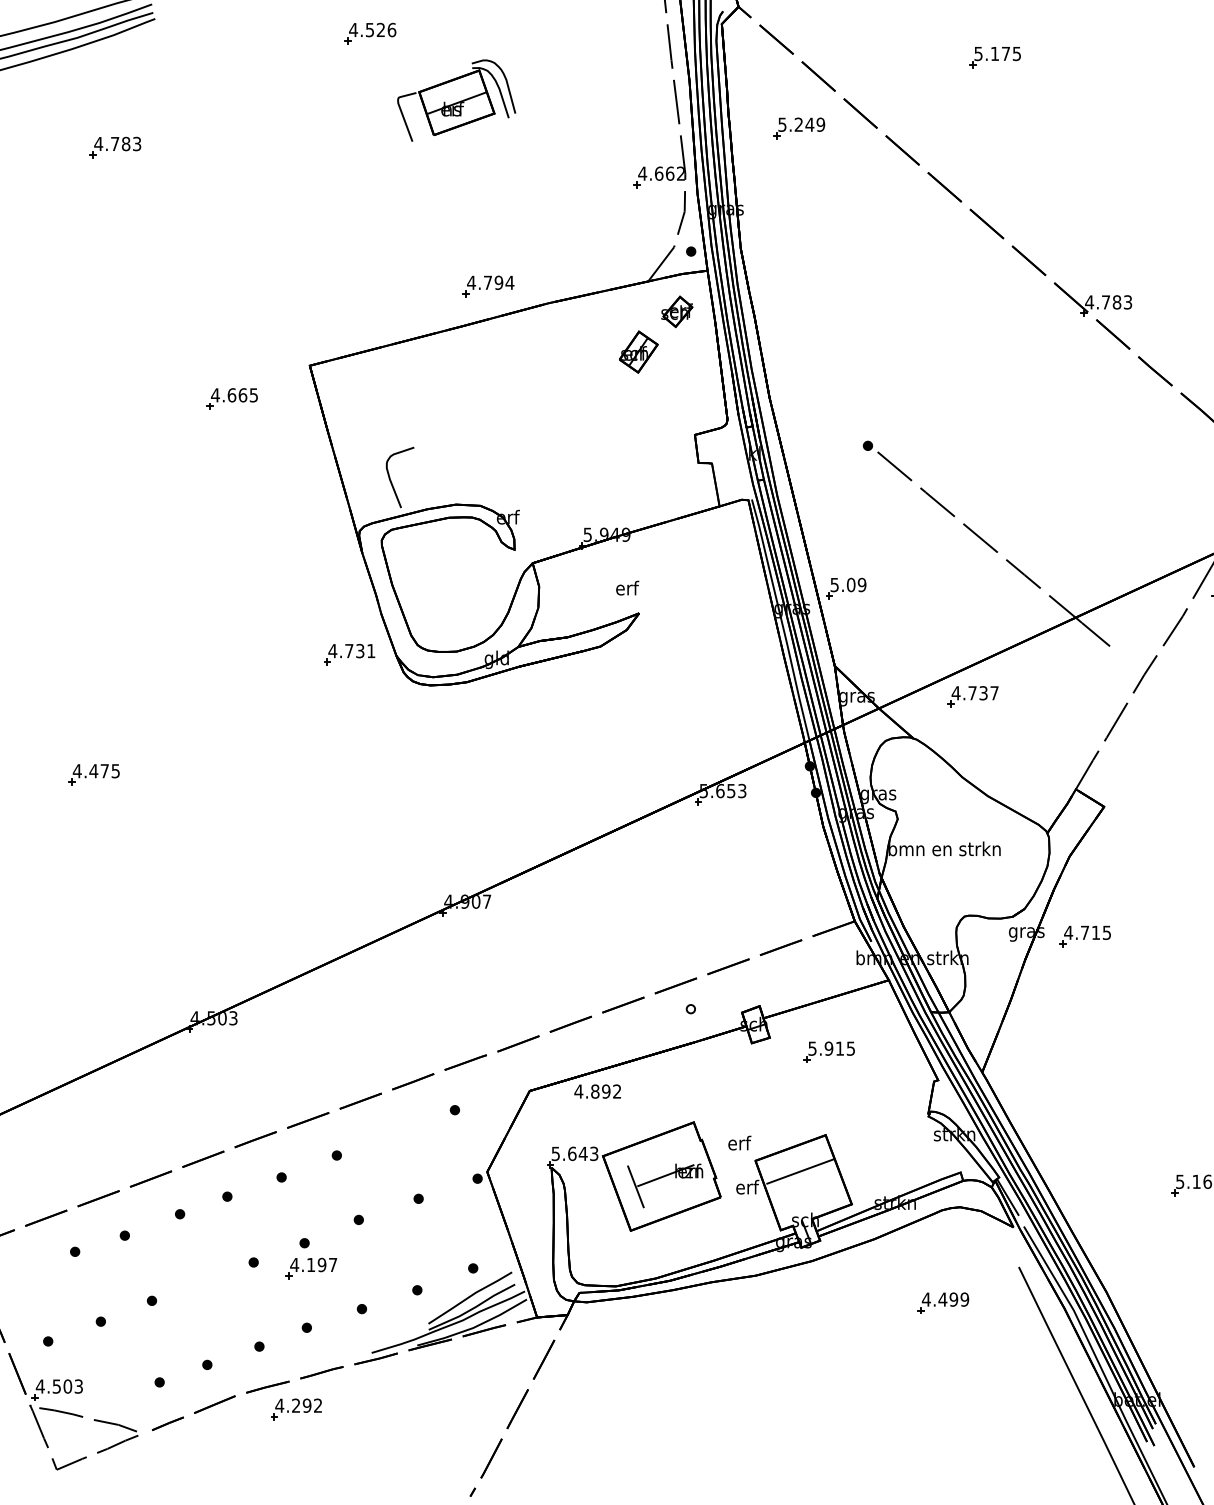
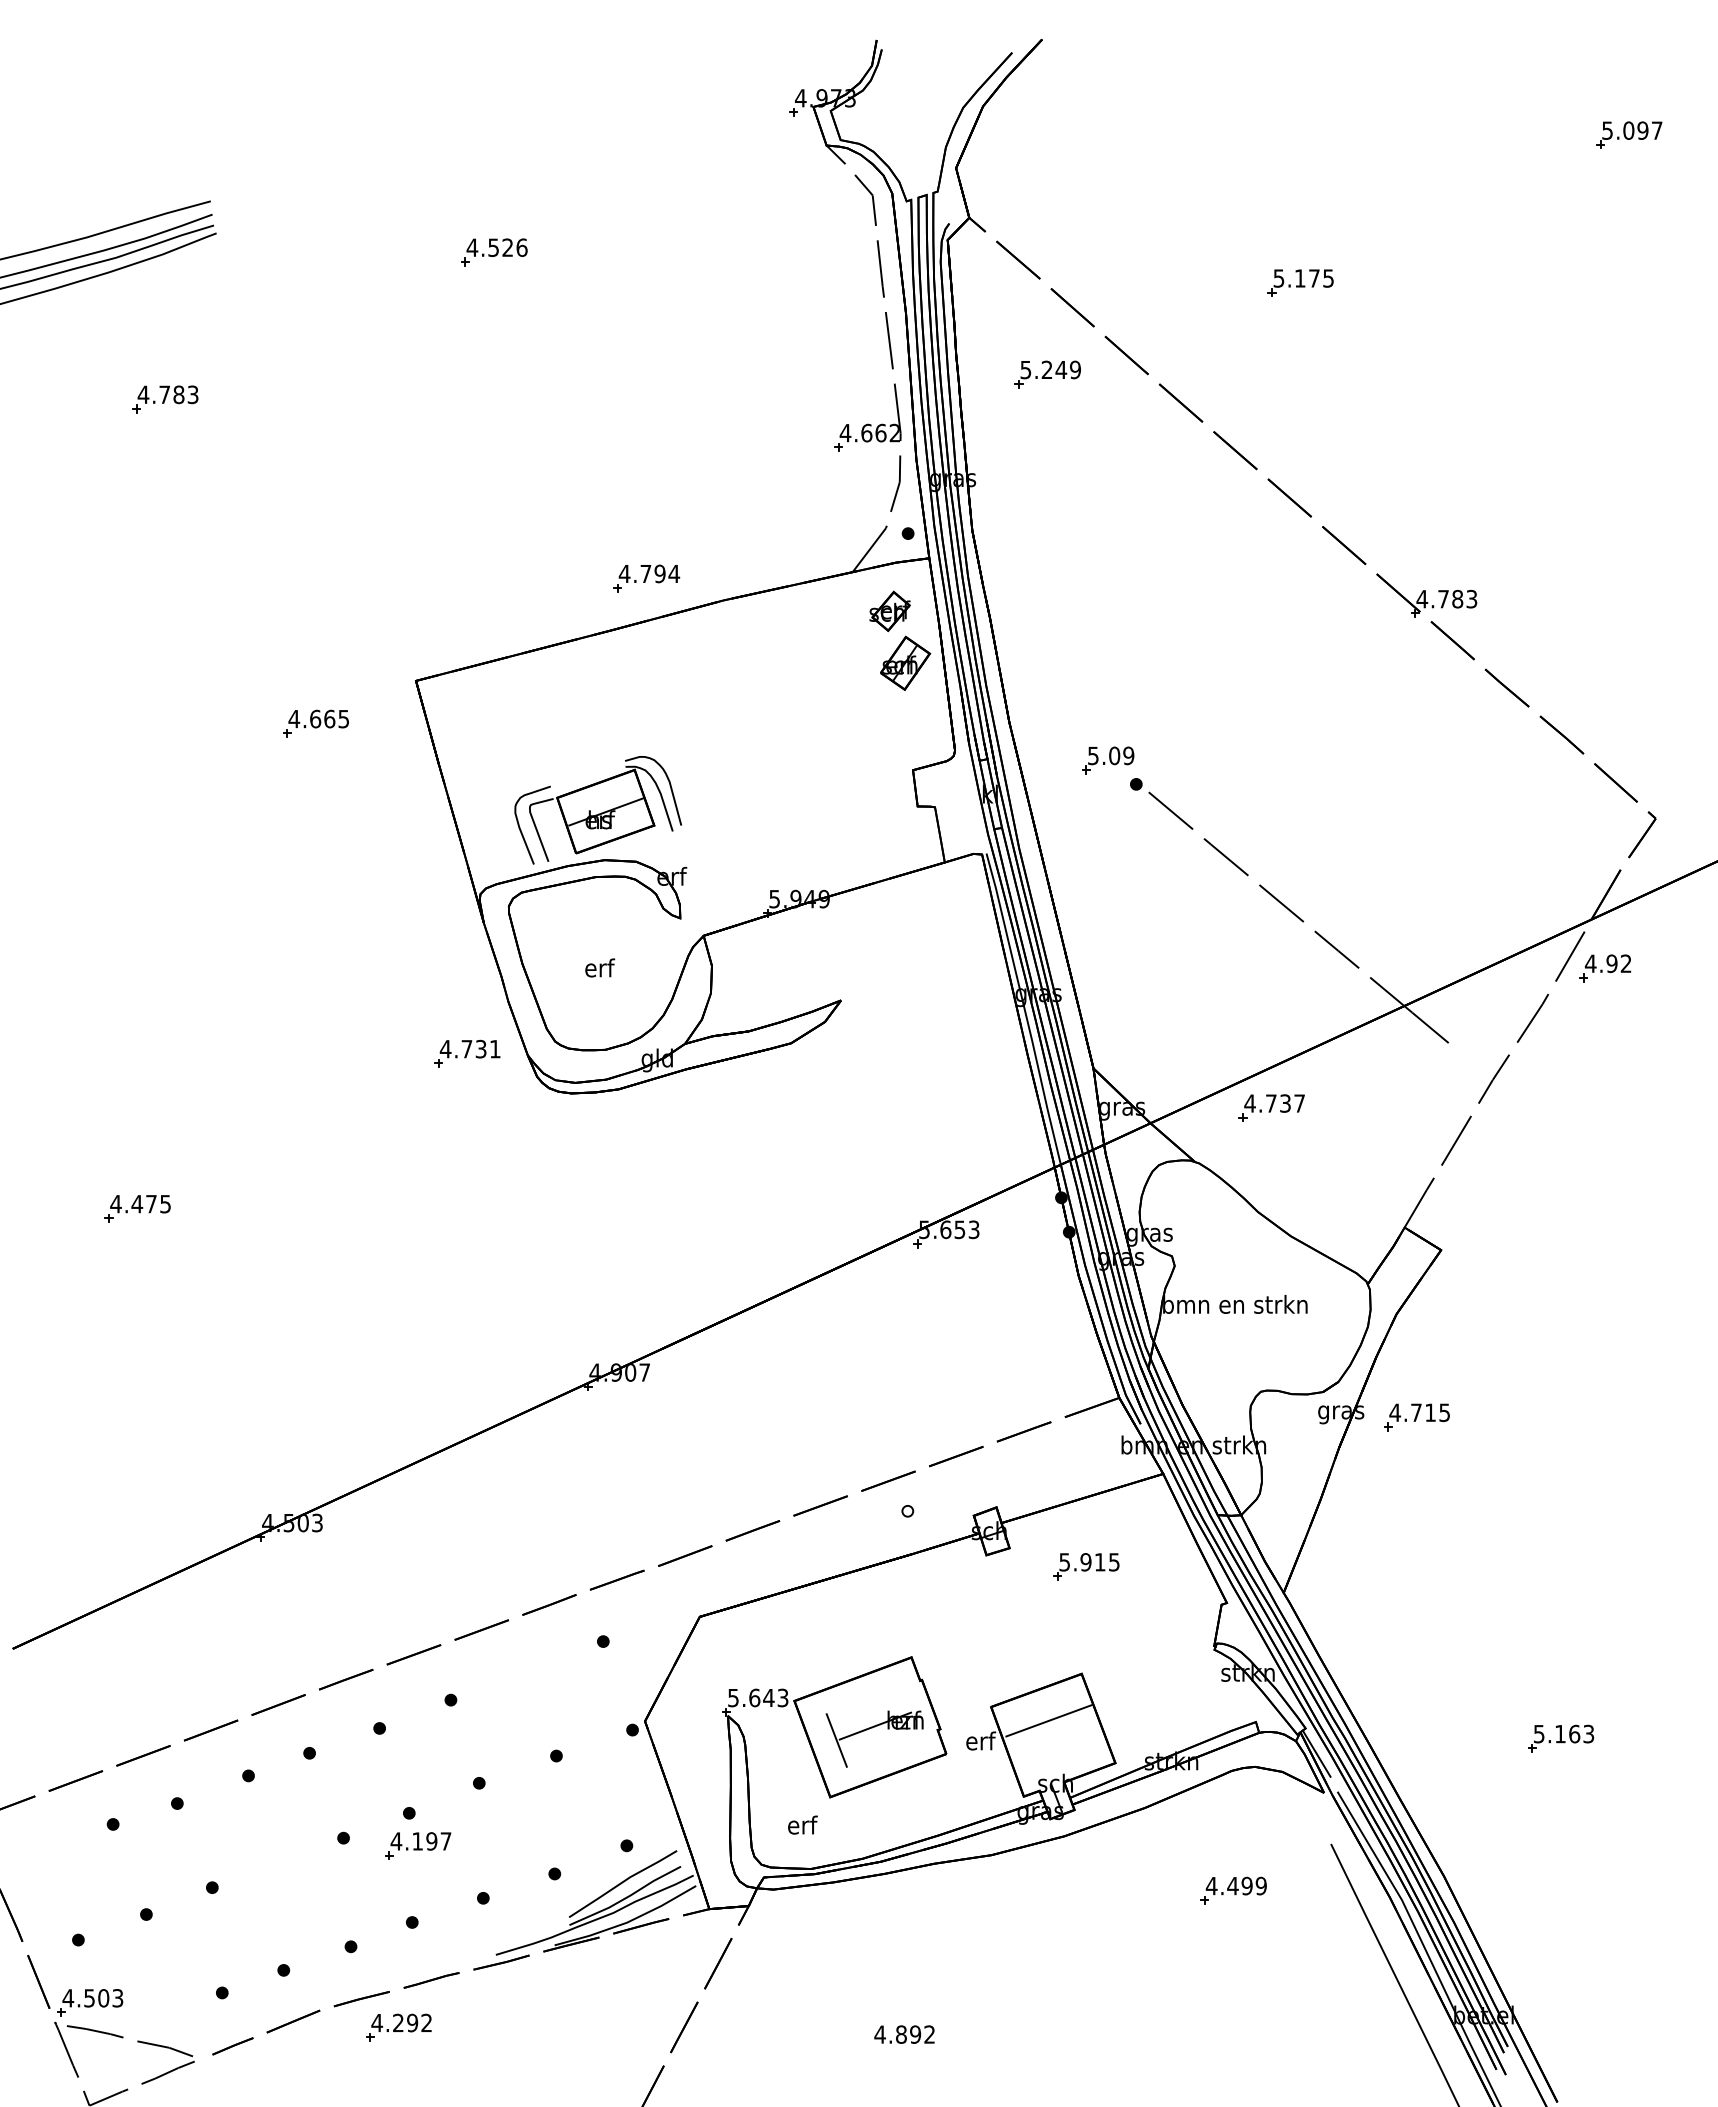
part: (456, 100) -> (605, 808), moved
part: (638, 351) -> (905, 662), moved
text: (627, 587) -> (600, 967), moved
part: (846, 588) -> (1108, 760), moved
text: (597, 1091) -> (904, 2034), moved
text: (739, 1142) -> (802, 1824), moved

